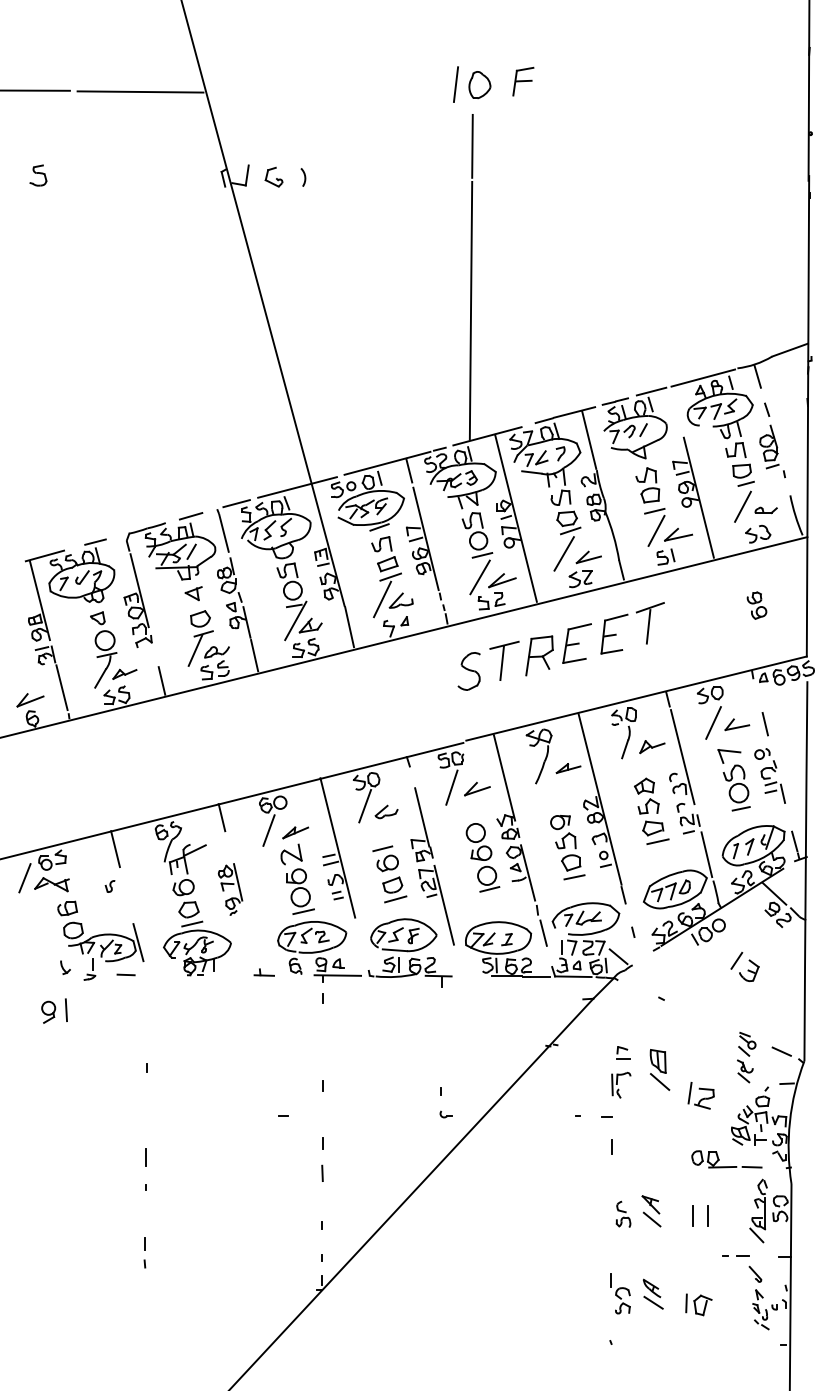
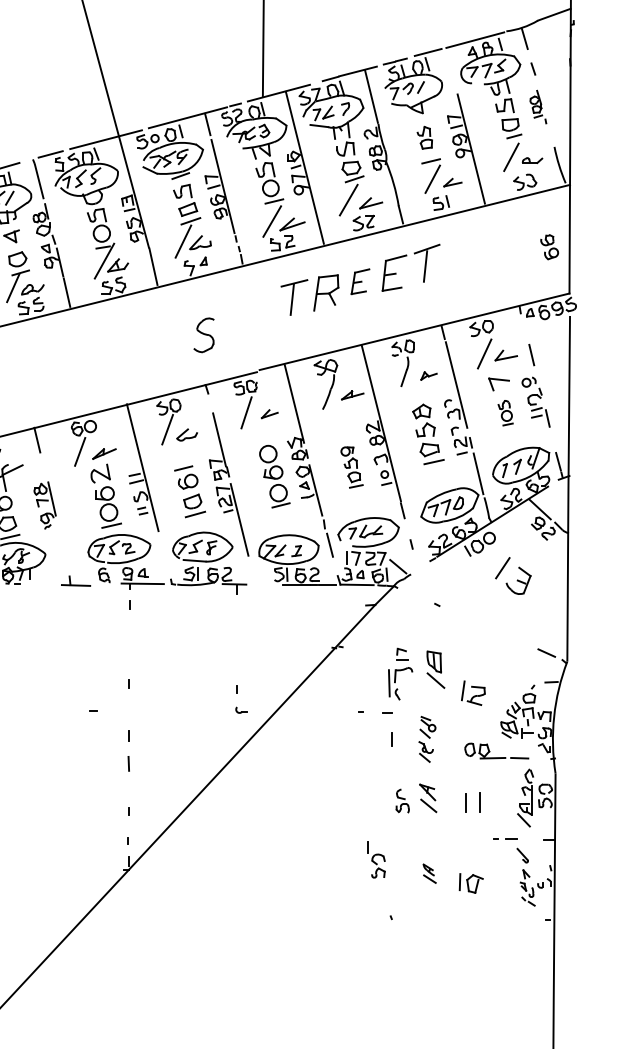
part: (772, 451) -> (538, 106), size x0.7
part: (647, 485) -> (424, 137), size x0.7
part: (678, 534) -> (452, 182), size x0.7
part: (756, 605) -> (549, 247), moved
part: (576, 643) -> (359, 281), size x0.7
part: (468, 671) -> (203, 335), moved
part: (652, 747) -> (429, 376), size x0.7
part: (736, 787) -> (505, 412), size x0.6
part: (477, 788) -> (269, 413), size x0.7
part: (567, 847) -> (351, 467), size x0.7
part: (744, 966) -> (512, 575), size x1.4
part: (263, 972) -> (75, 581), size x1.6
part: (746, 1057) -> (427, 739), moved
part: (621, 1084) -> (400, 682), size x1.4
part: (620, 1293) -> (376, 859), moved
part: (652, 1293) -> (429, 873), size x0.7

